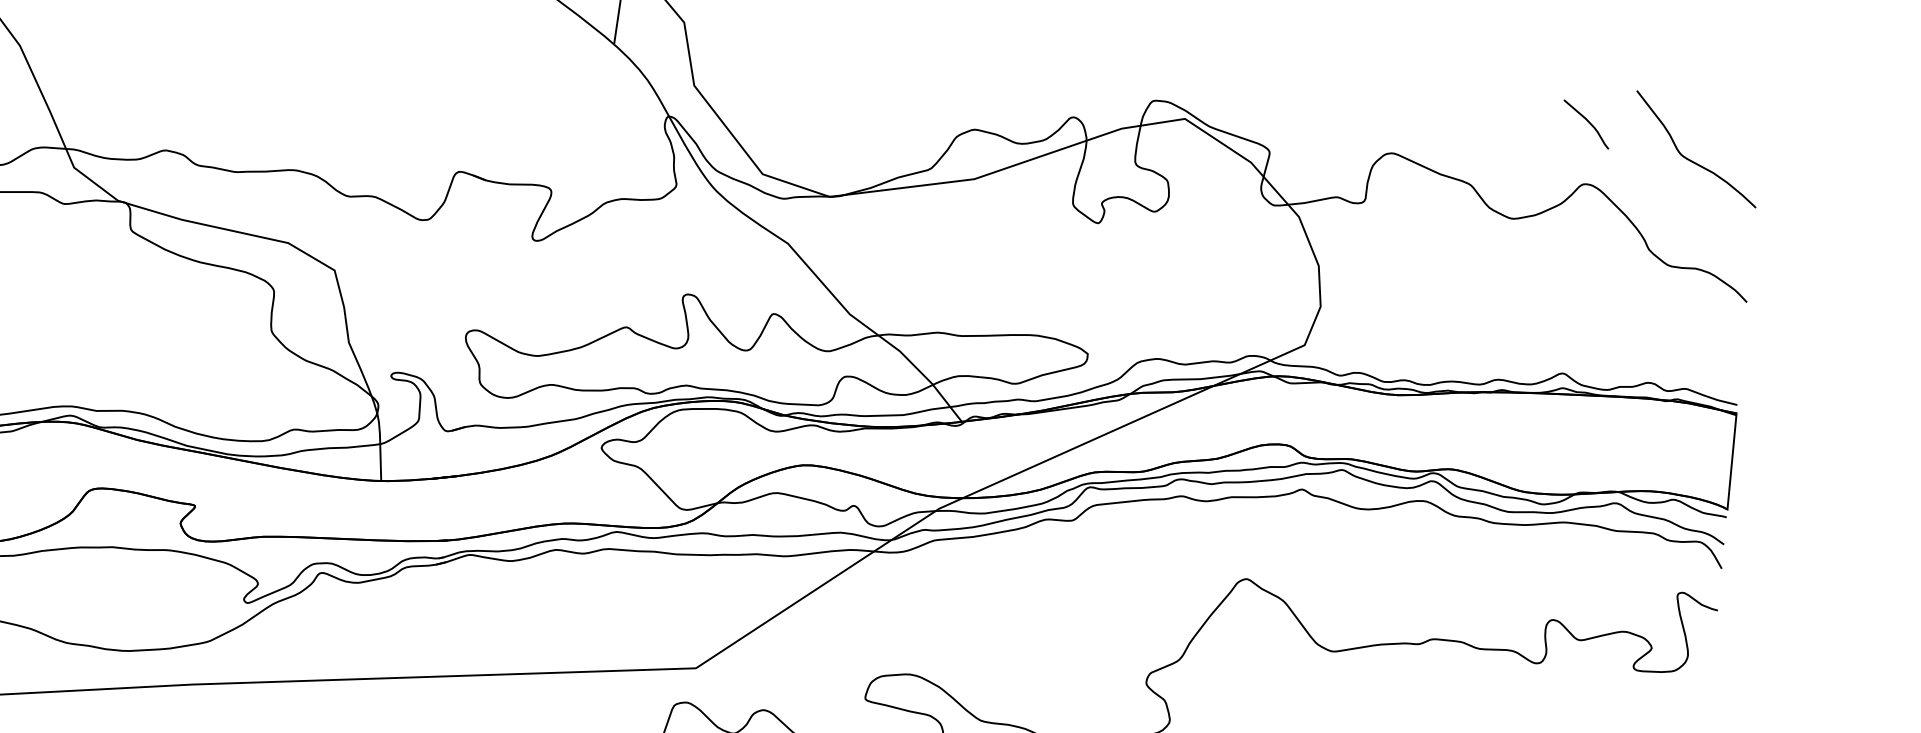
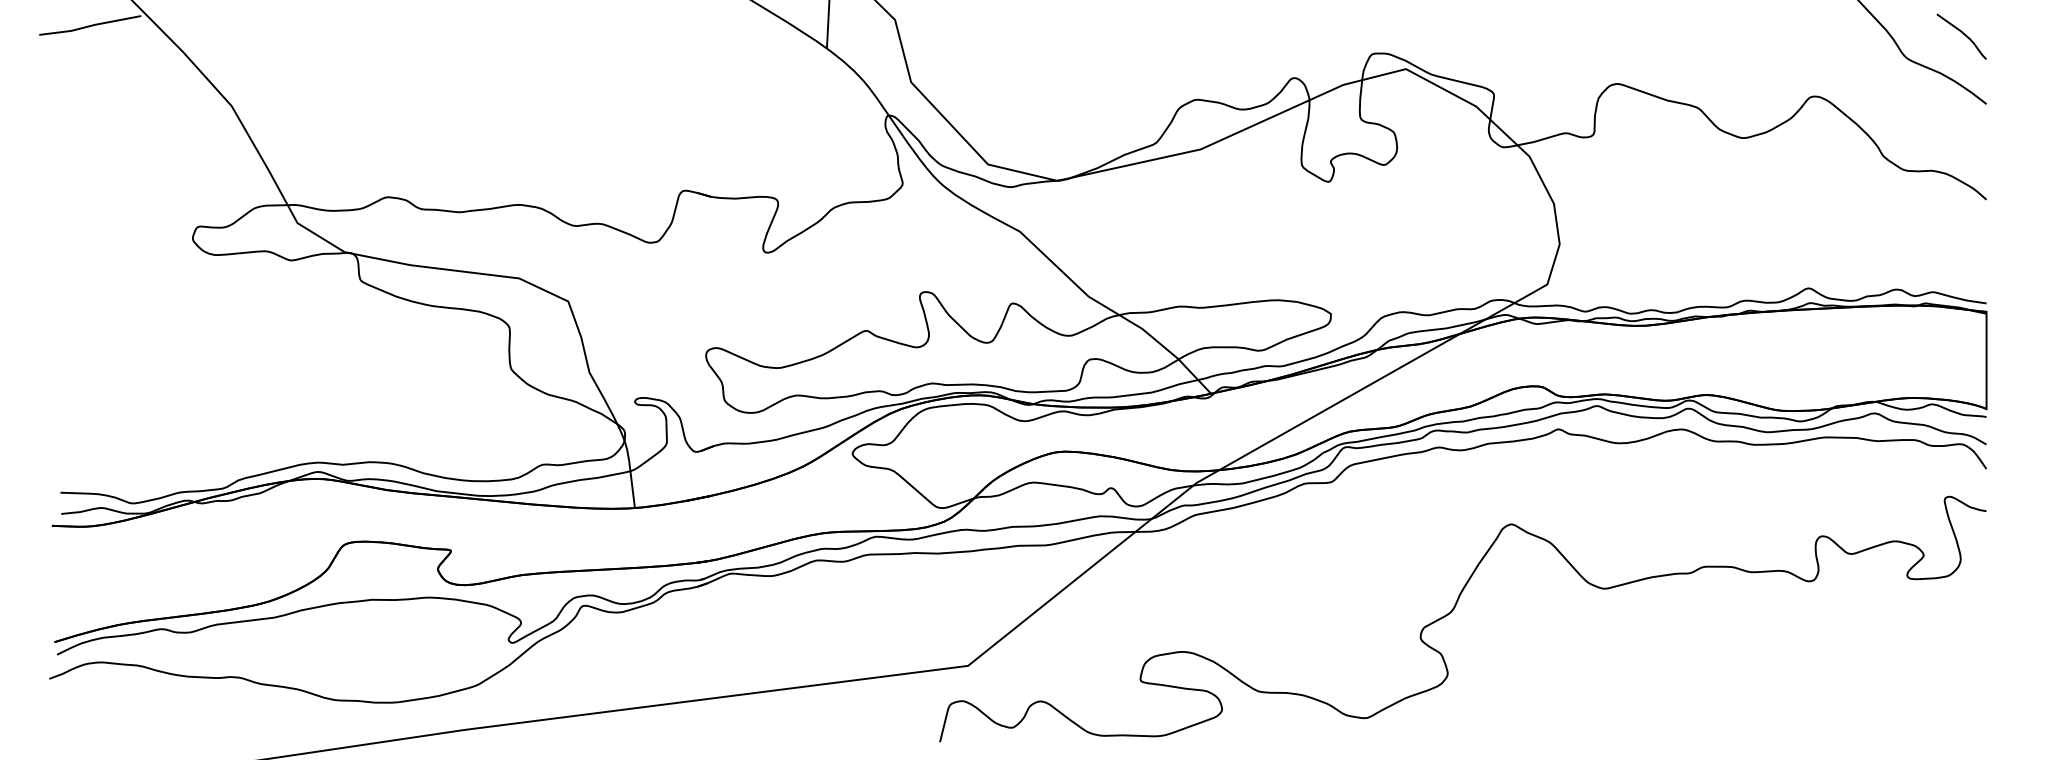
curve: (1588, 122) -> (1963, 34), moved

